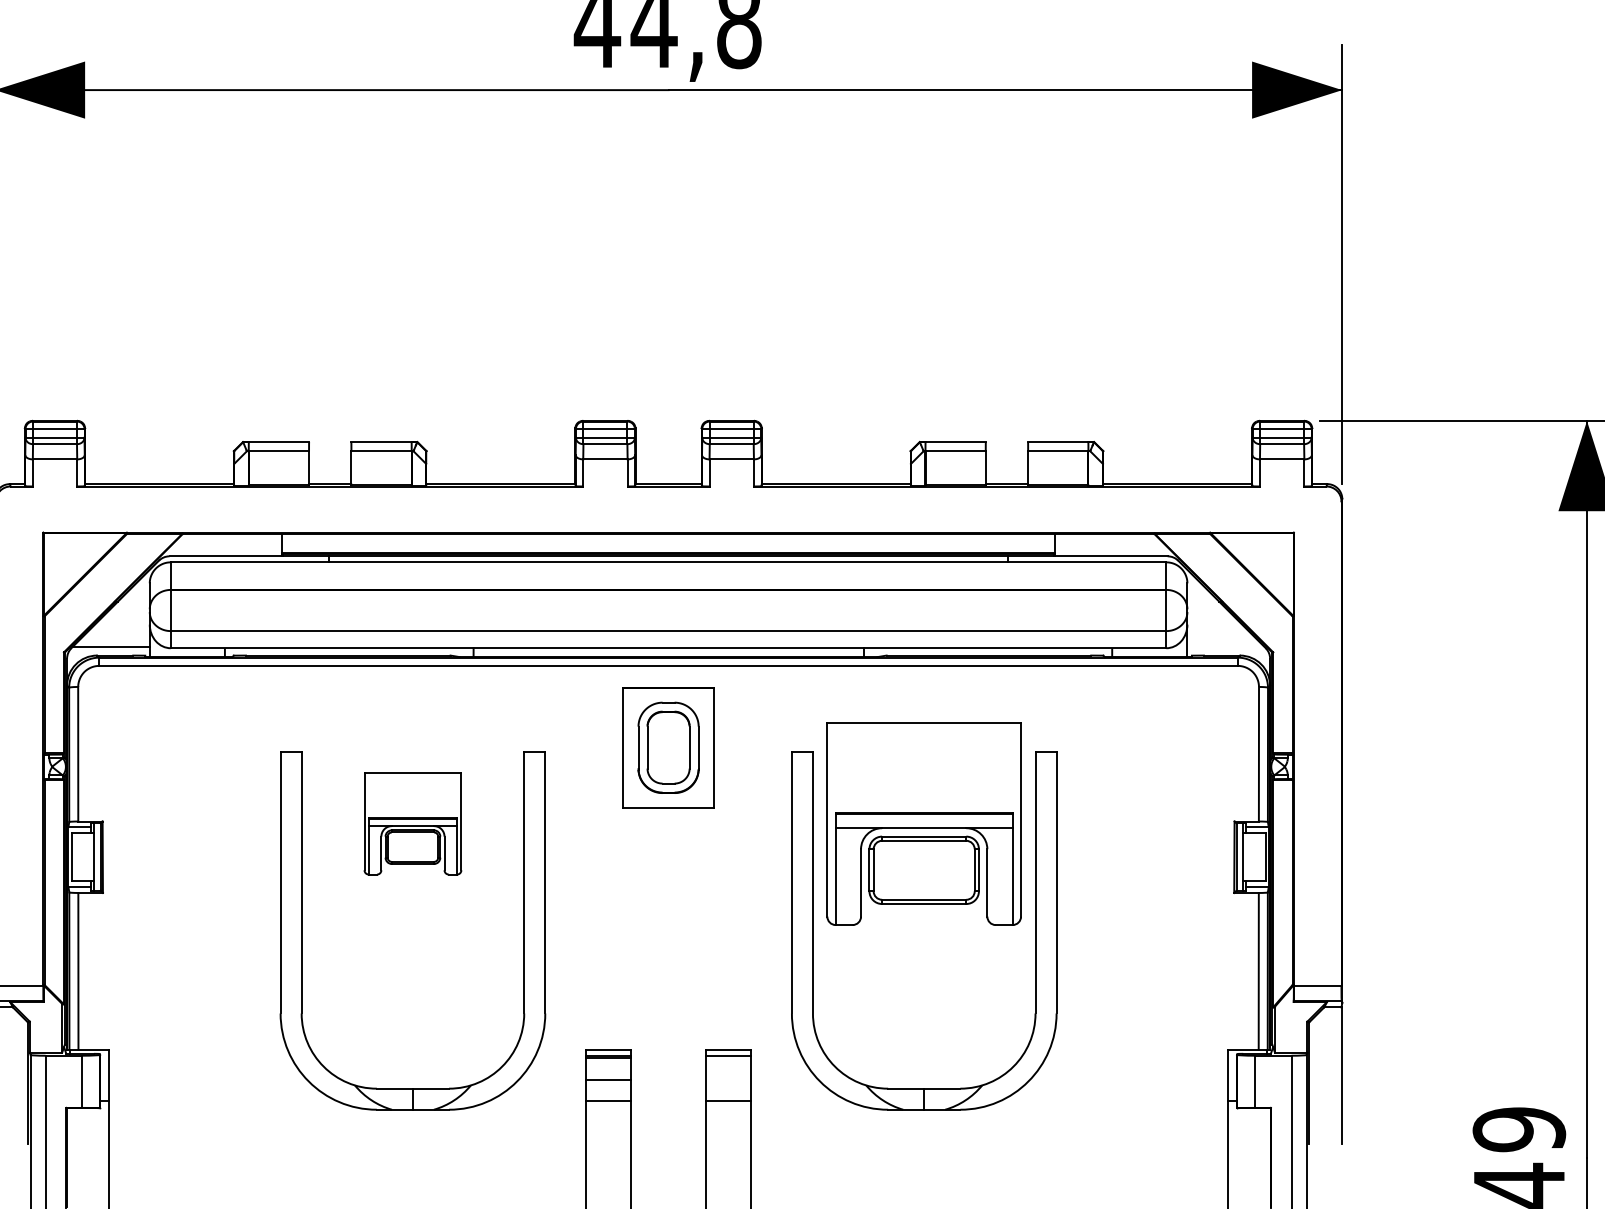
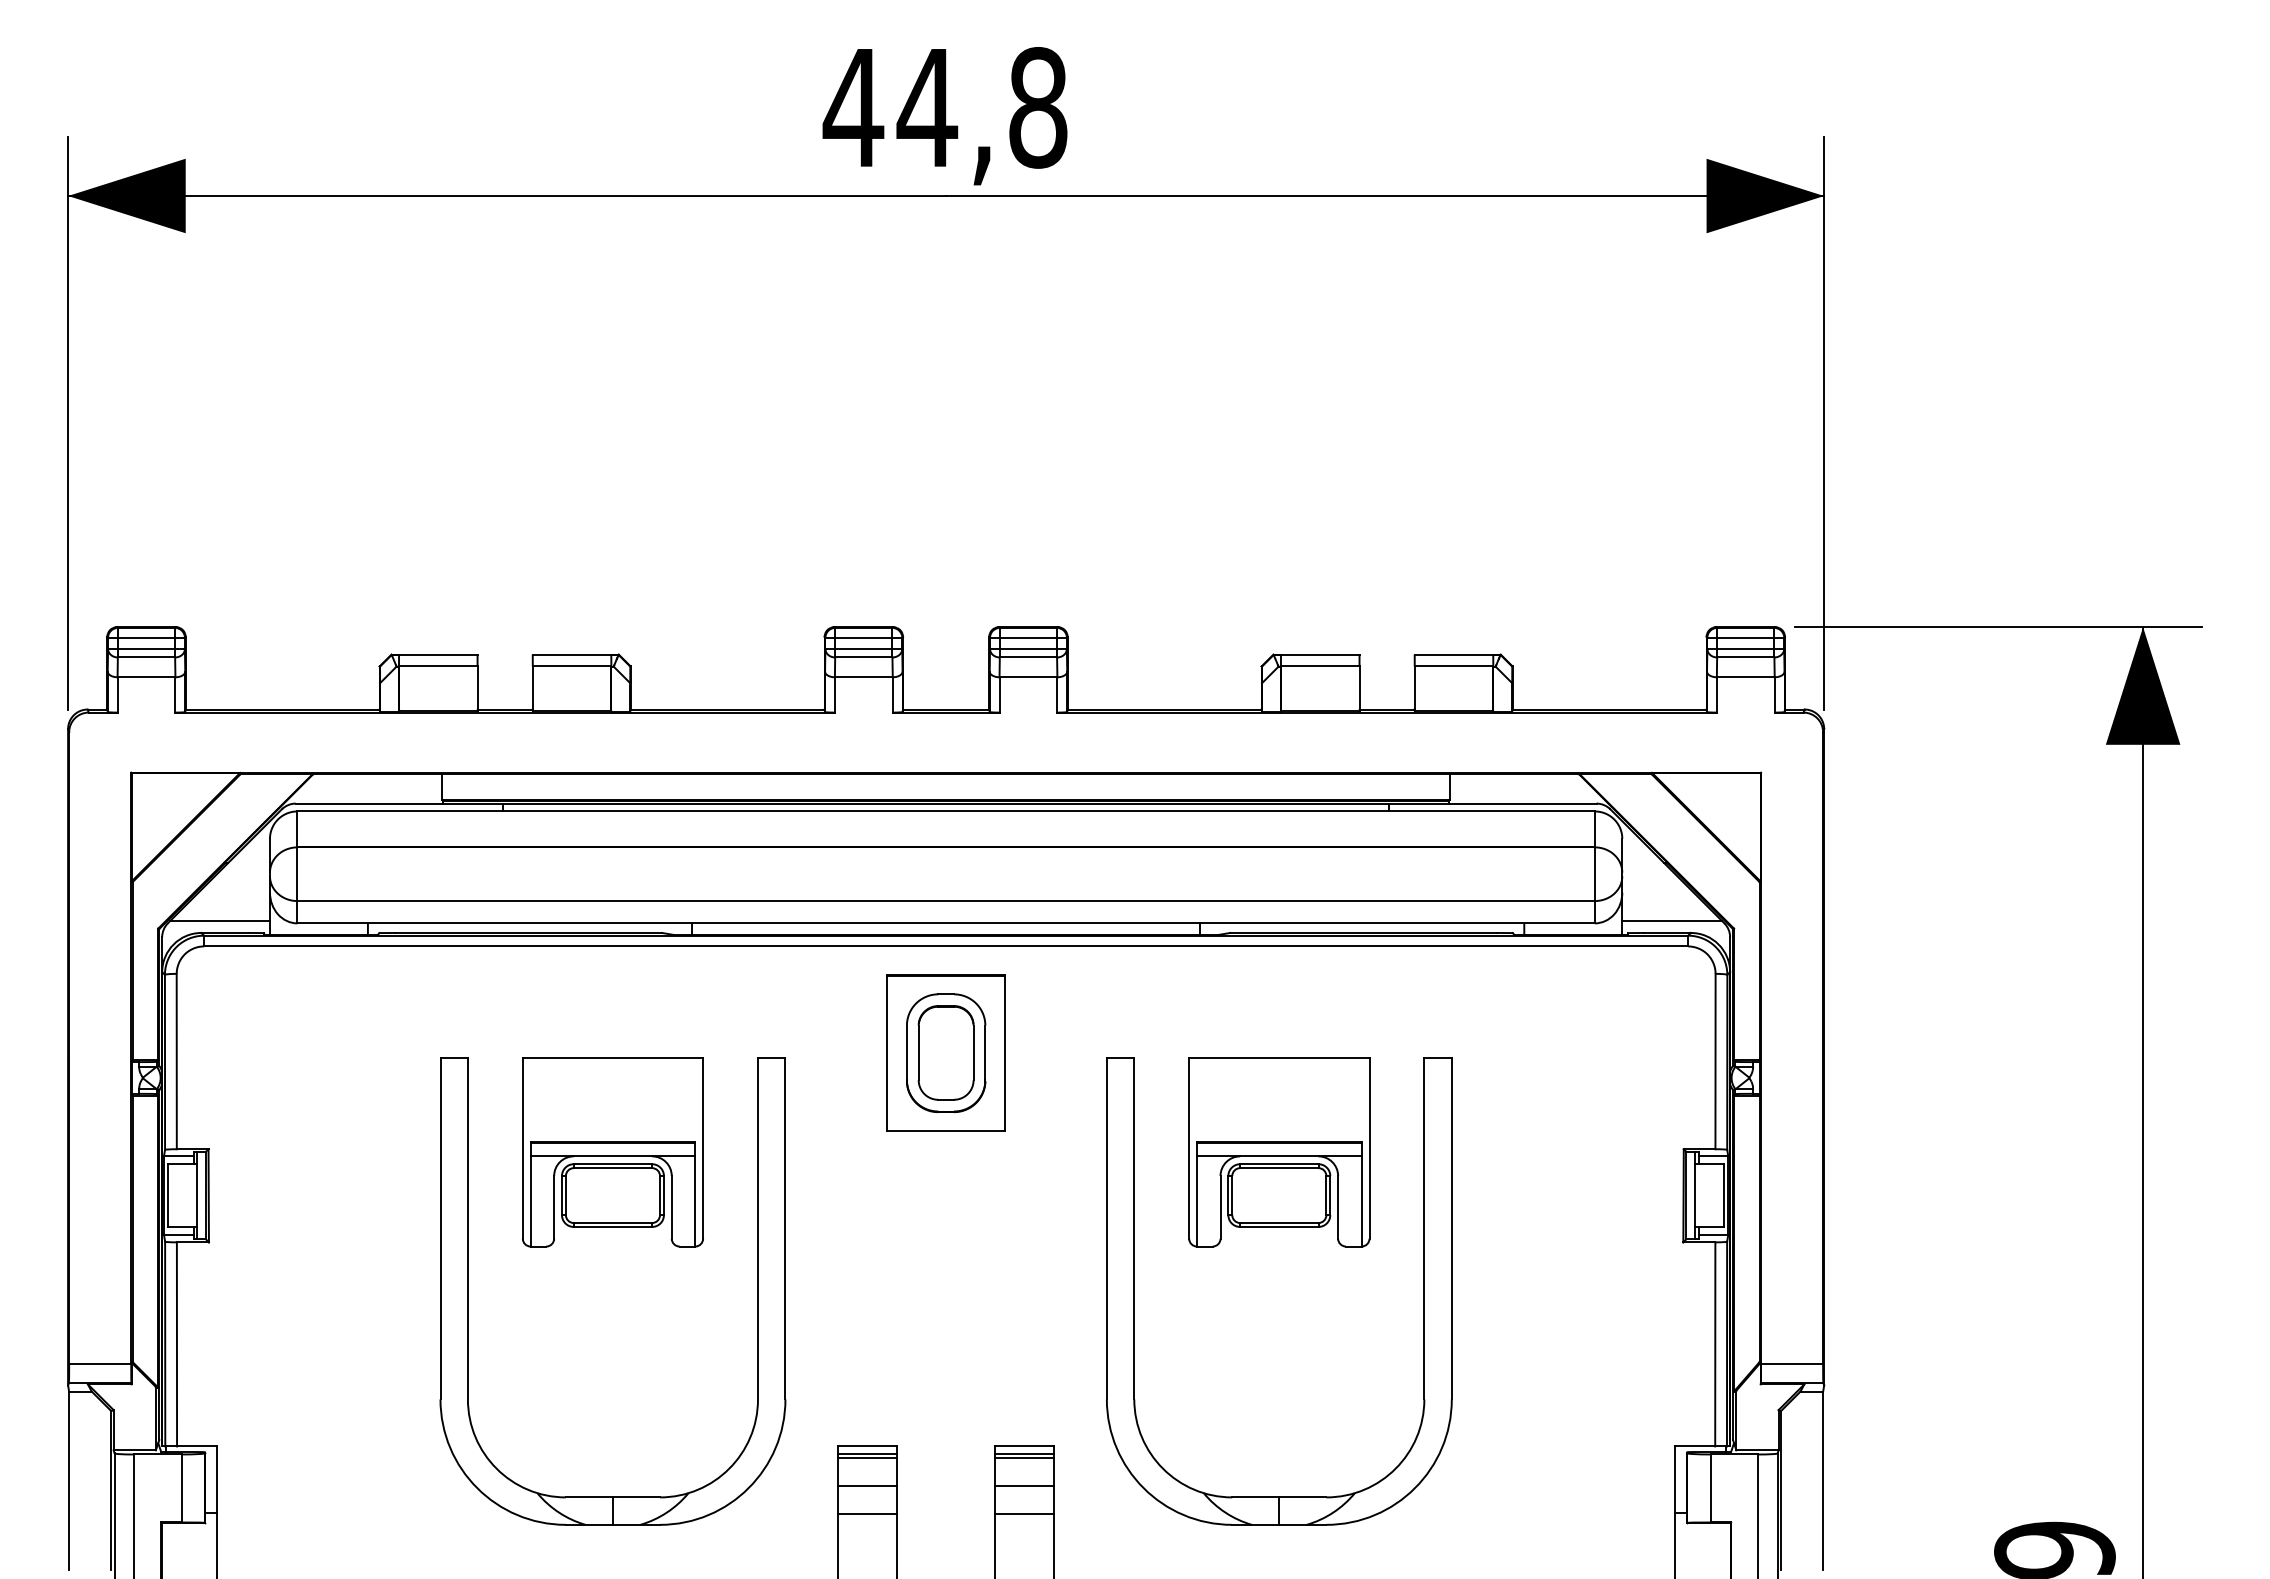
line: (1225, 646) -> (1672, 921), added
part: (412, 824) -> (612, 1152), size x1.43
part: (924, 824) -> (1279, 1152), size x0.71
line: (728, 1058) -> (1024, 1457), added
line: (728, 1079) -> (1024, 1485), added

